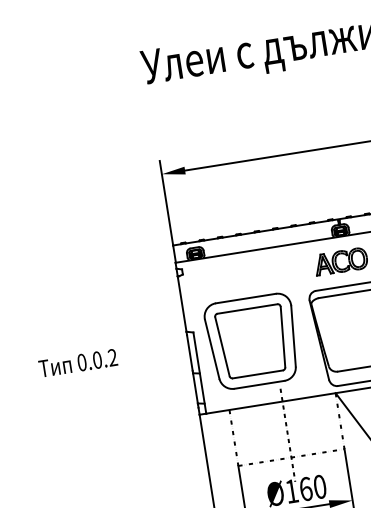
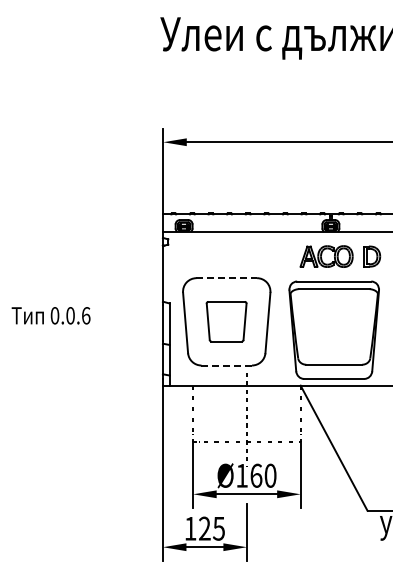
line: (246, 298) -> (227, 278), solid -> dashed
part: (252, 341) -> (226, 321), size x0.6
text: (112, 357) -> (85, 315), 0.0.2 -> 0.0.6
line: (259, 384) -> (226, 365), solid -> dashed

